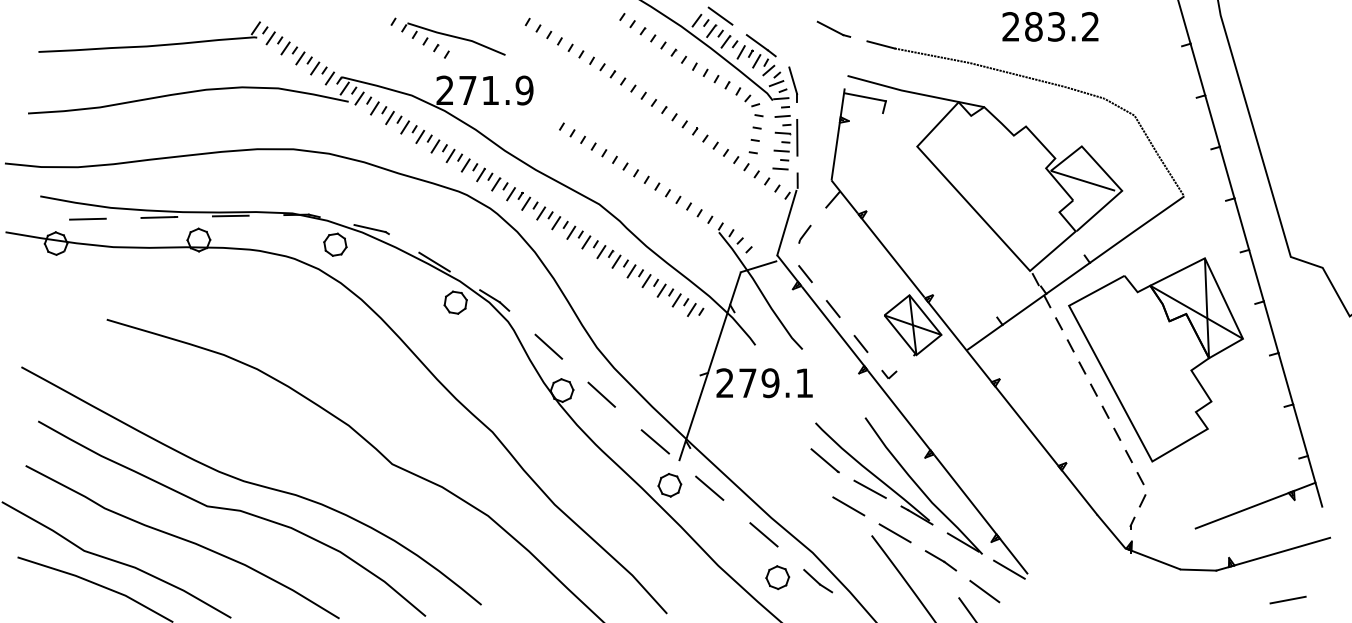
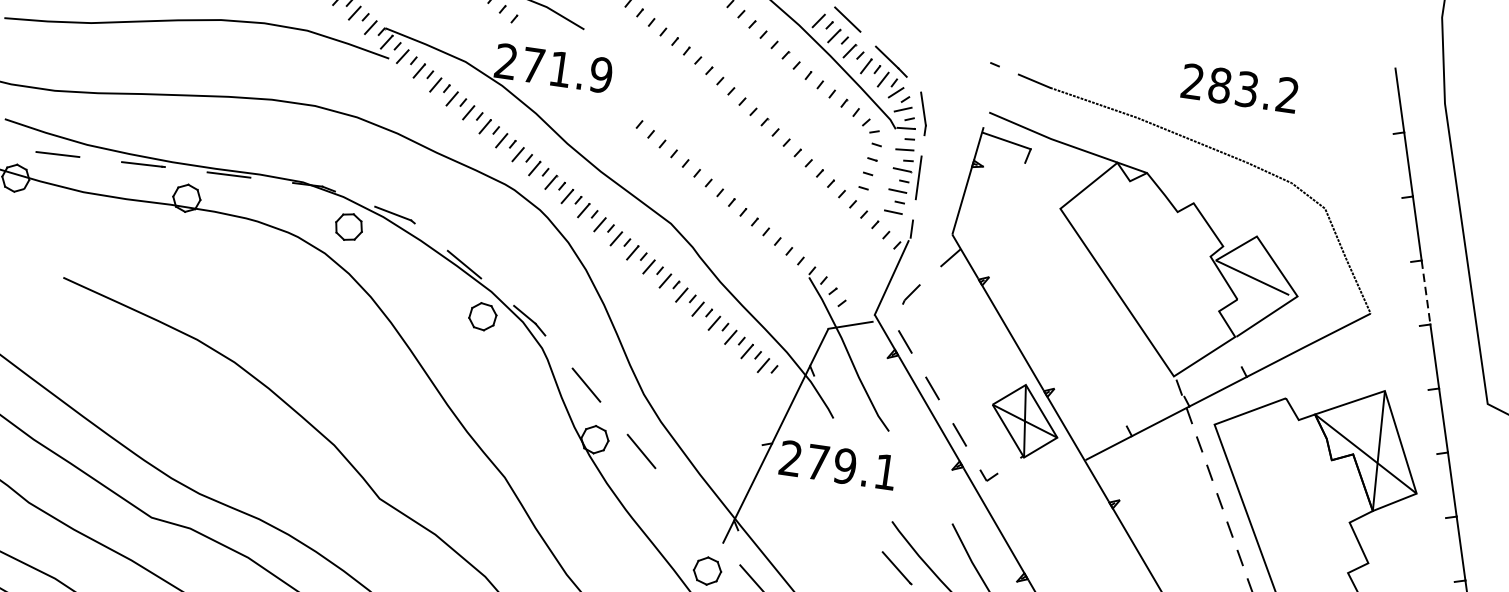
line: (830, 28) -> (976, 53), removed
line: (1227, 172) -> (1426, 292), solid -> dashed
line: (654, 441) -> (696, 516), removed

